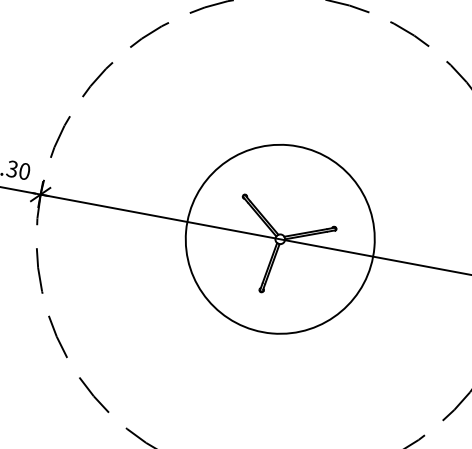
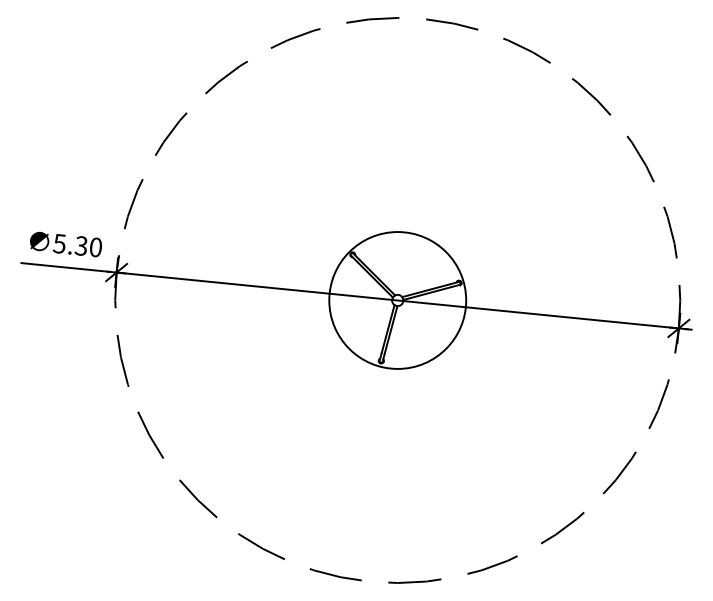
circle: (280, 239) -> (397, 300), size x0.62

